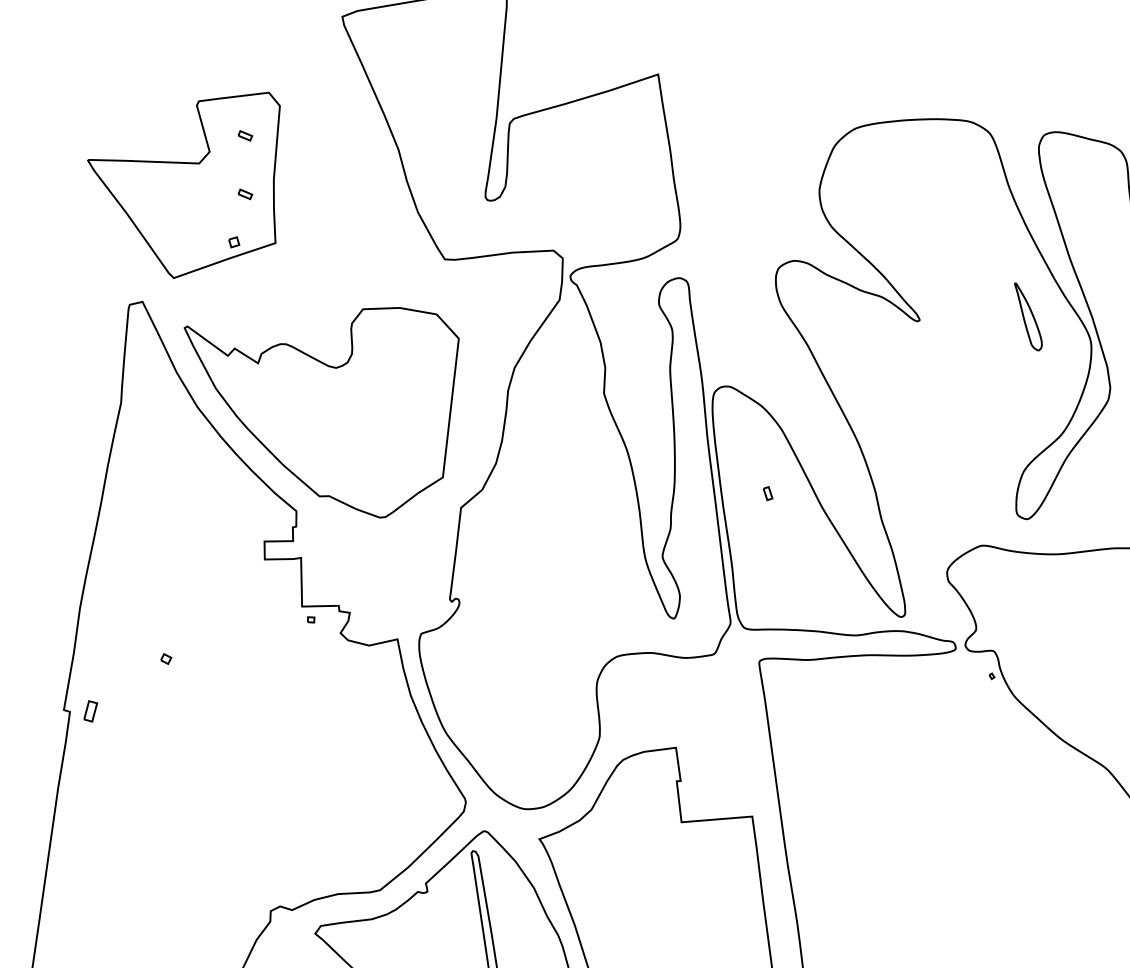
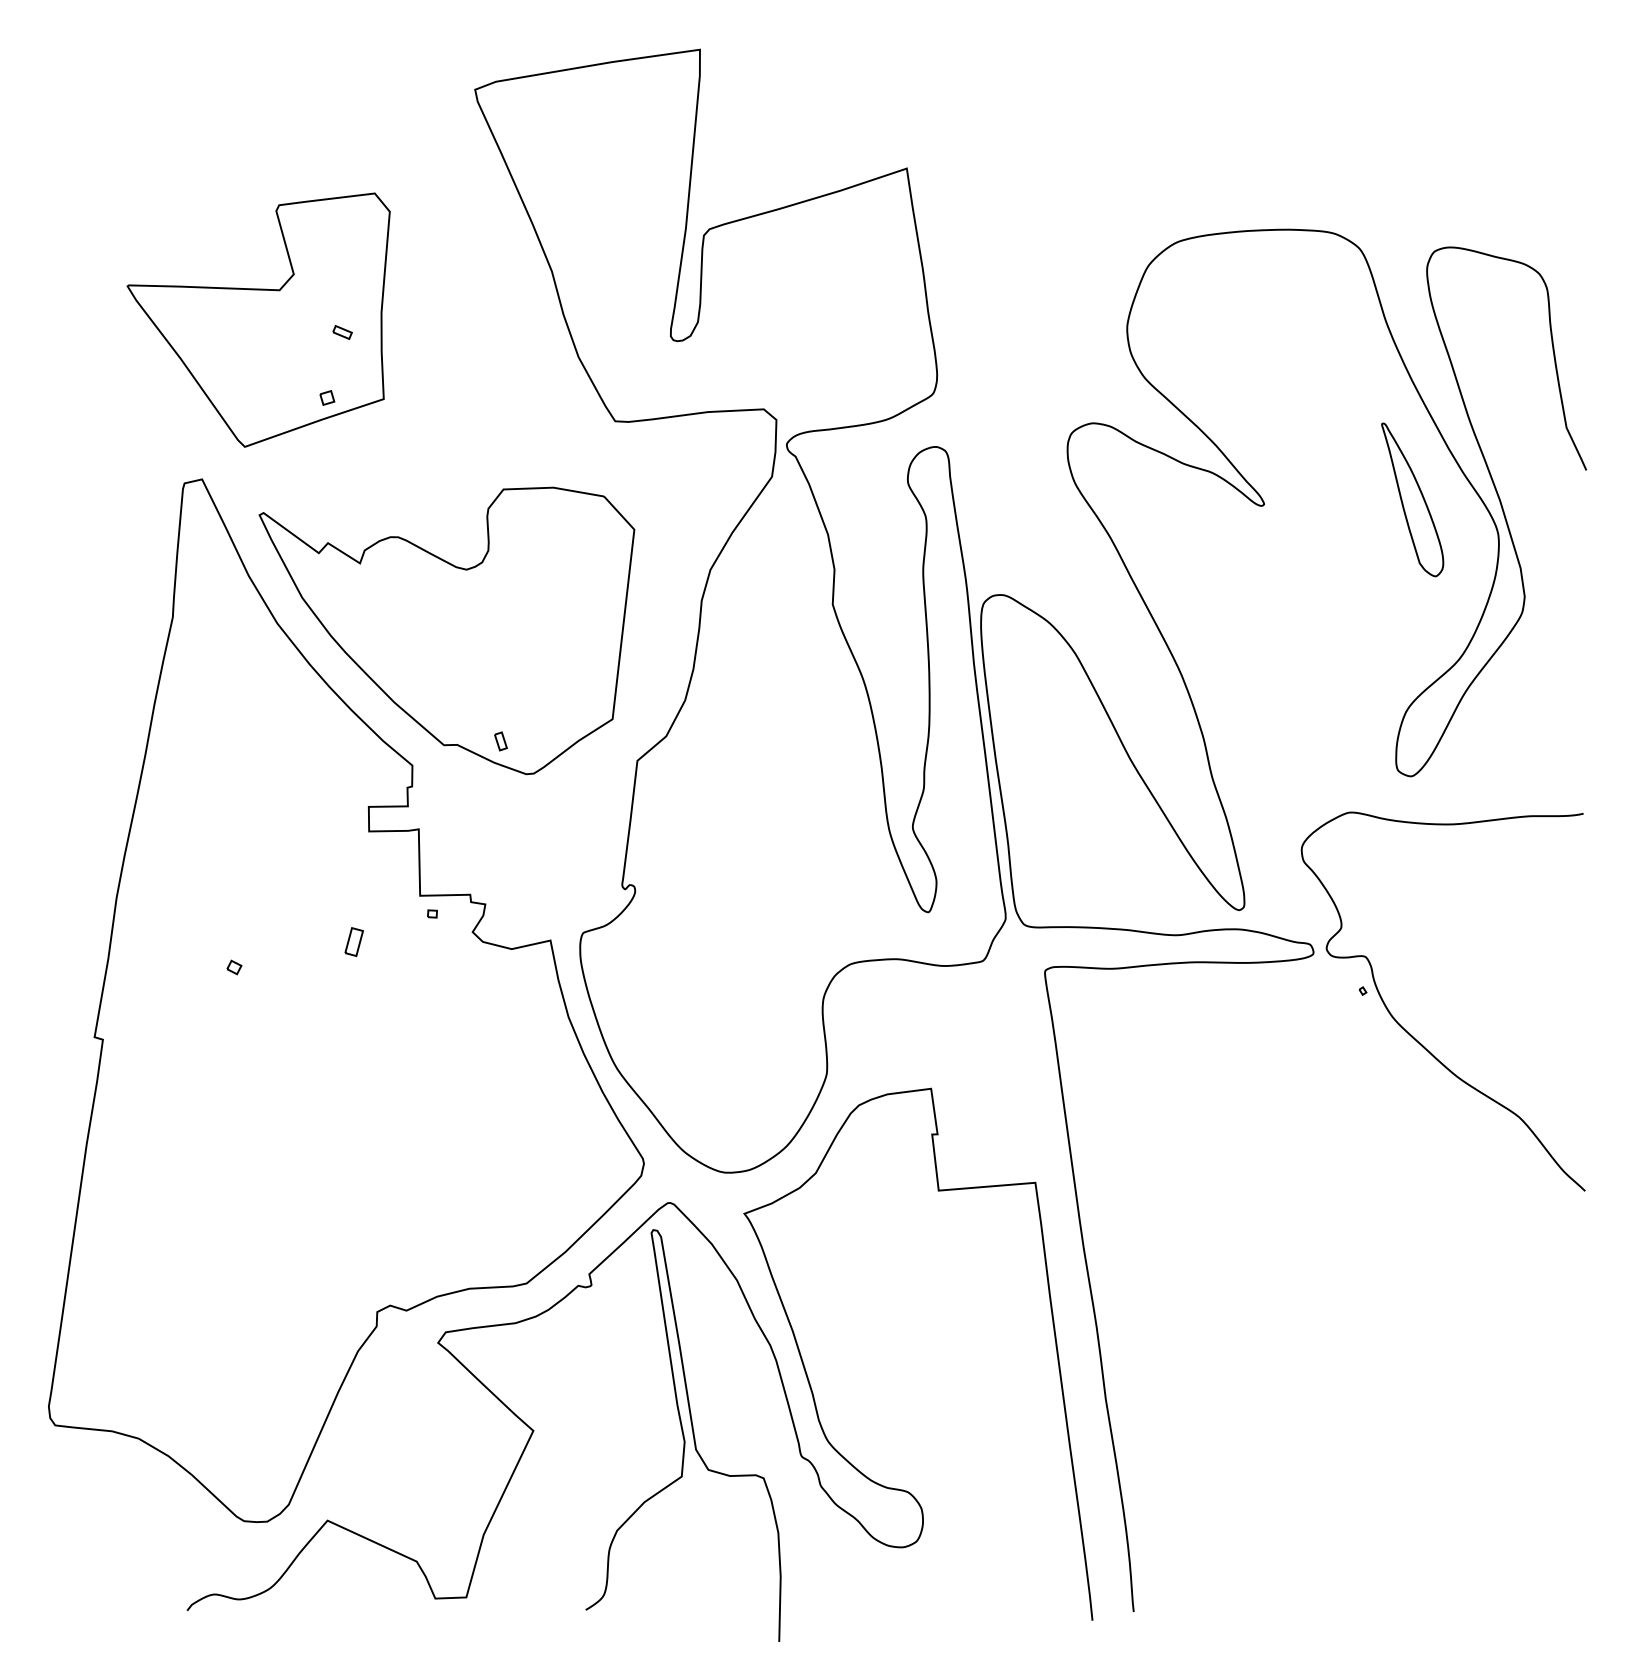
part: (245, 135) -> (342, 252), removed
part: (1028, 316) -> (1412, 499), size x1.67
part: (767, 493) -> (500, 741), moved
part: (90, 710) -> (353, 941), moved

